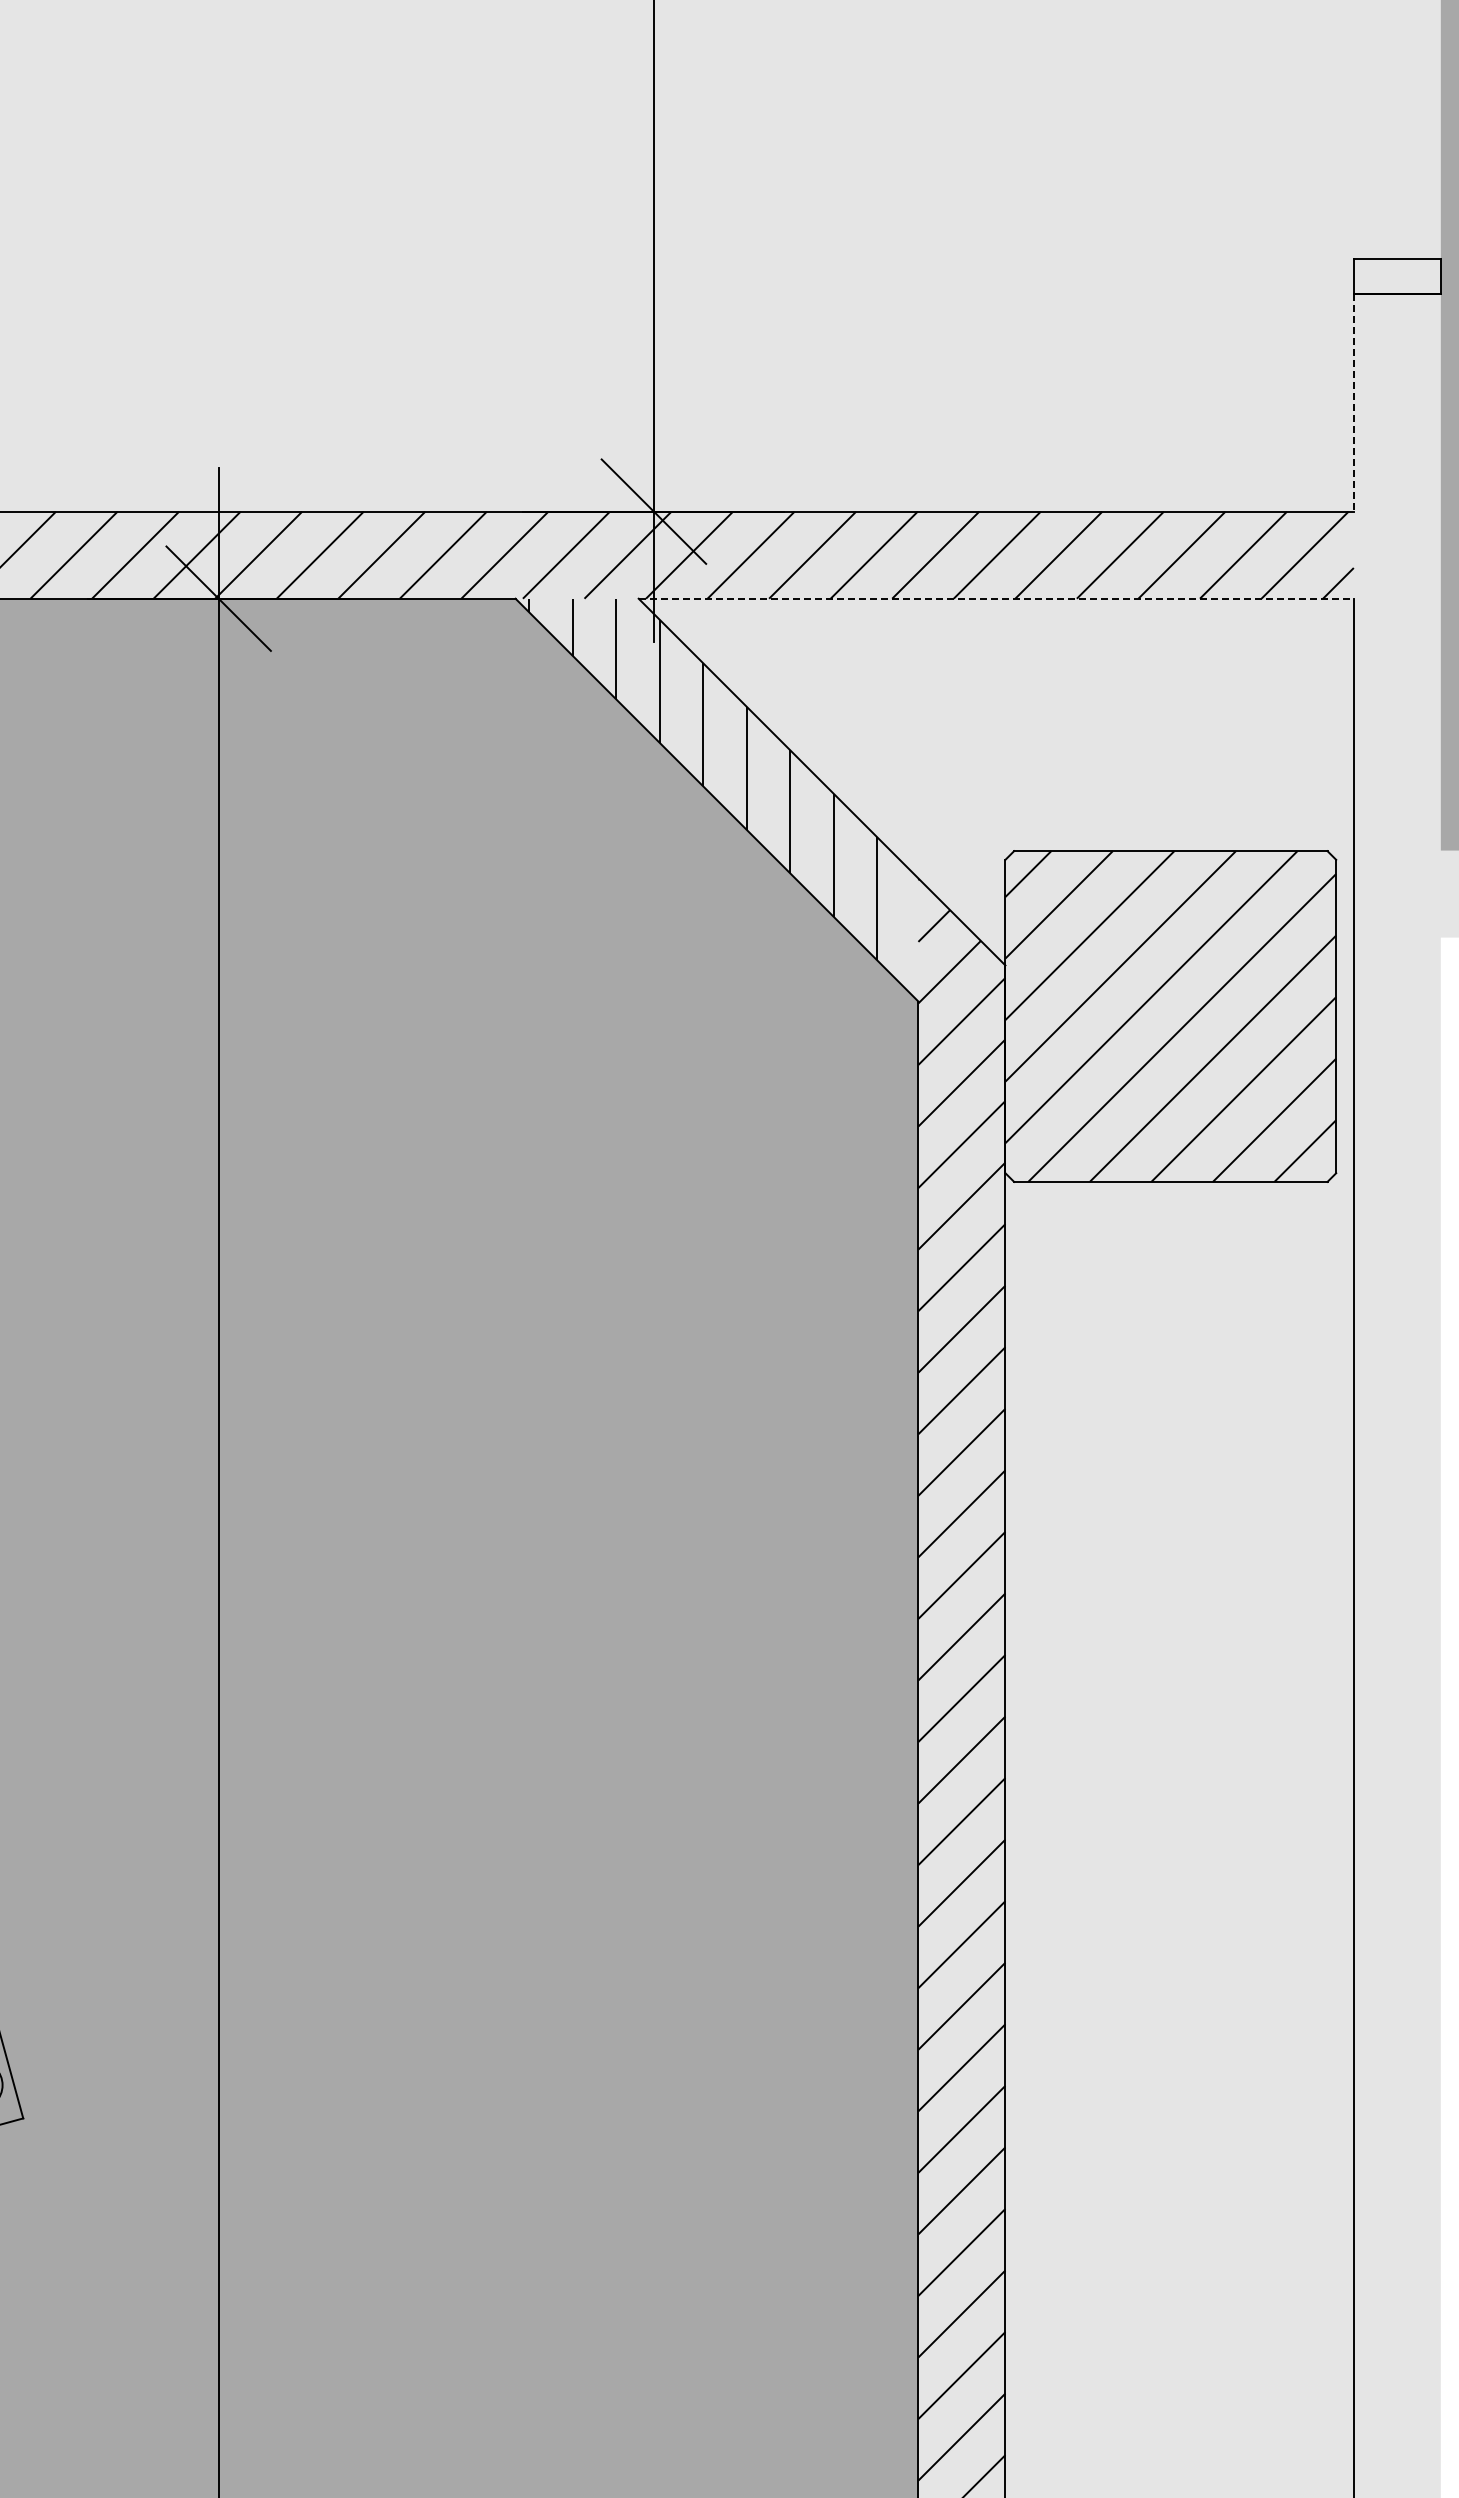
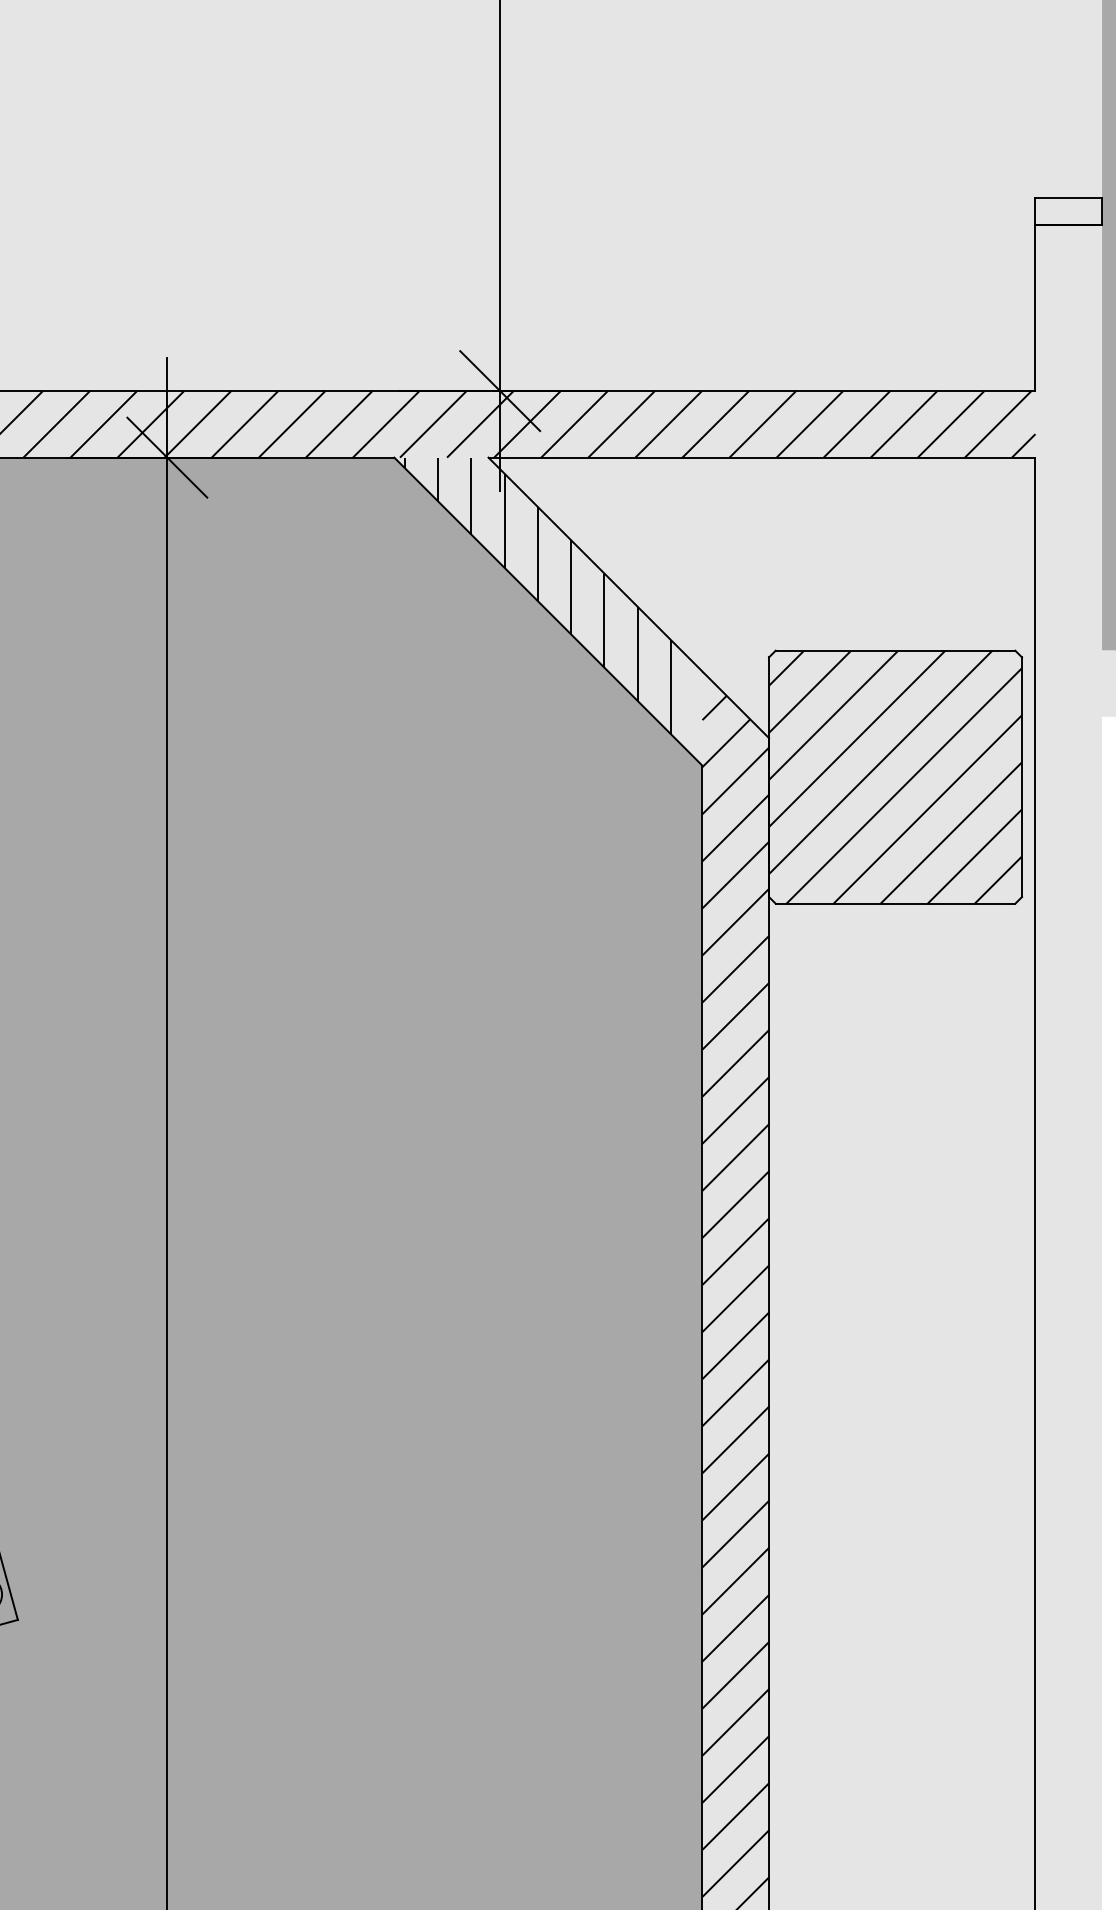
line: (1353, 402) -> (1035, 307), dashed -> solid
line: (996, 598) -> (762, 457), dashed -> solid

